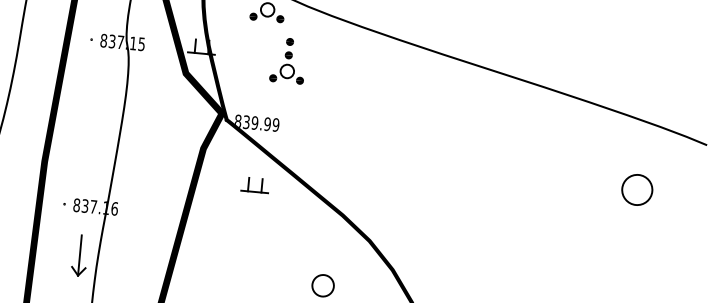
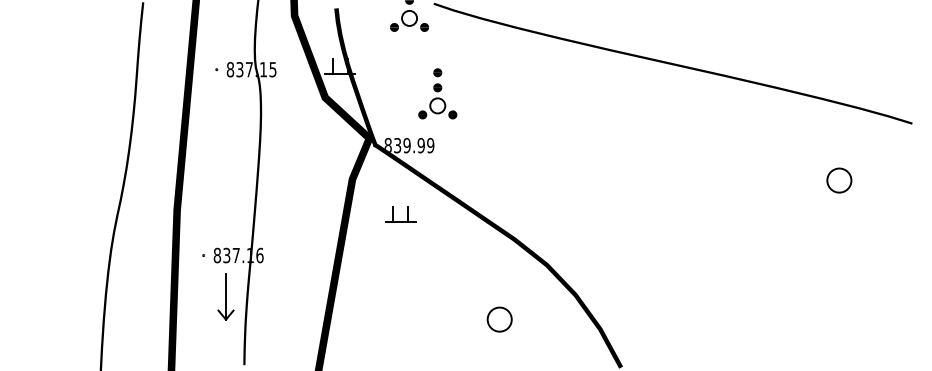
part: (288, 60) -> (437, 93), moved
part: (248, 184) -> (393, 214), moved
part: (637, 189) -> (839, 180), size x0.71
part: (79, 254) -> (225, 296), moved

